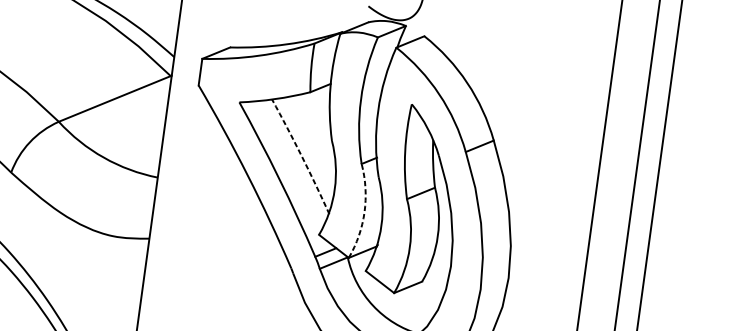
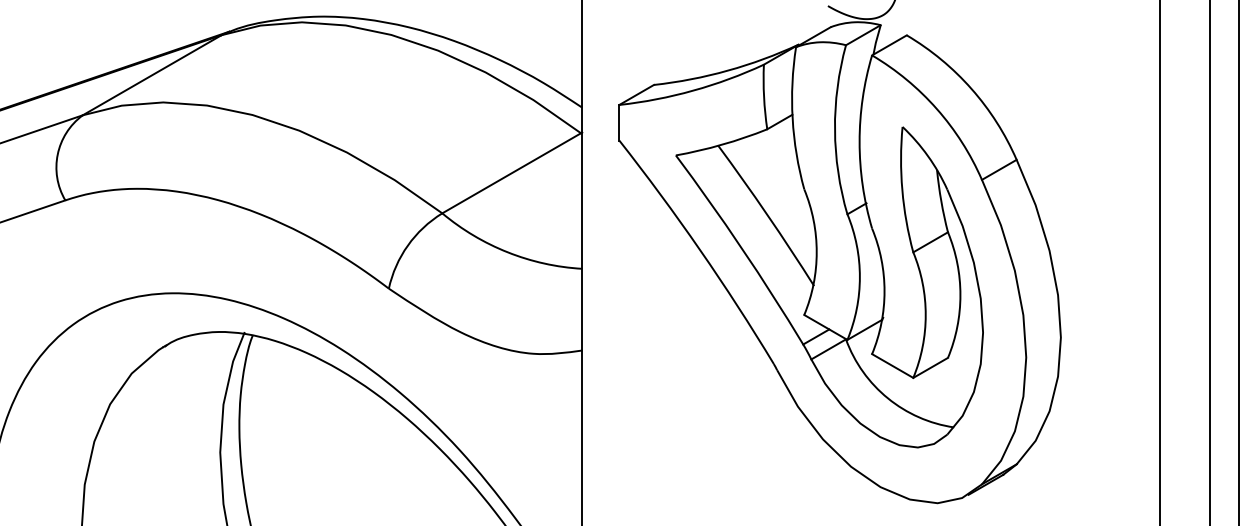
arc: (301, 156) -> (767, 215), dashed -> solid
arc: (364, 212) -> (859, 277), dashed -> solid

